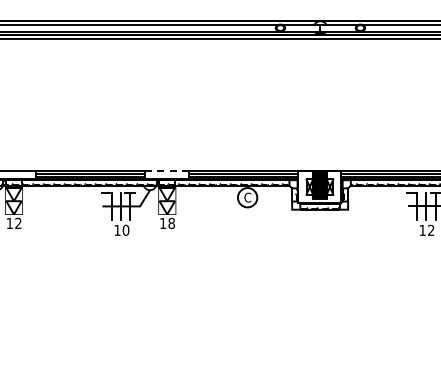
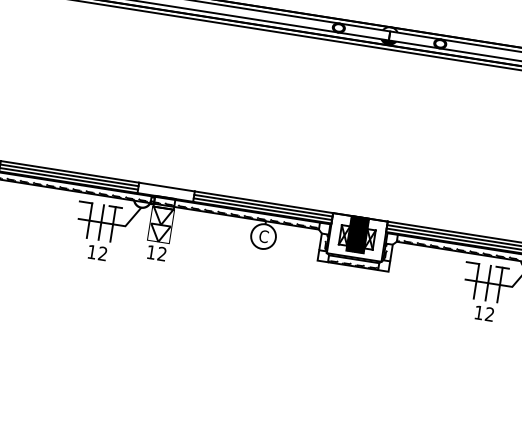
line: (167, 171) -> (167, 187), dashed -> solid
text: (171, 223) -> (161, 254), 18 -> 12
text: (125, 229) -> (102, 252), 10 -> 12

